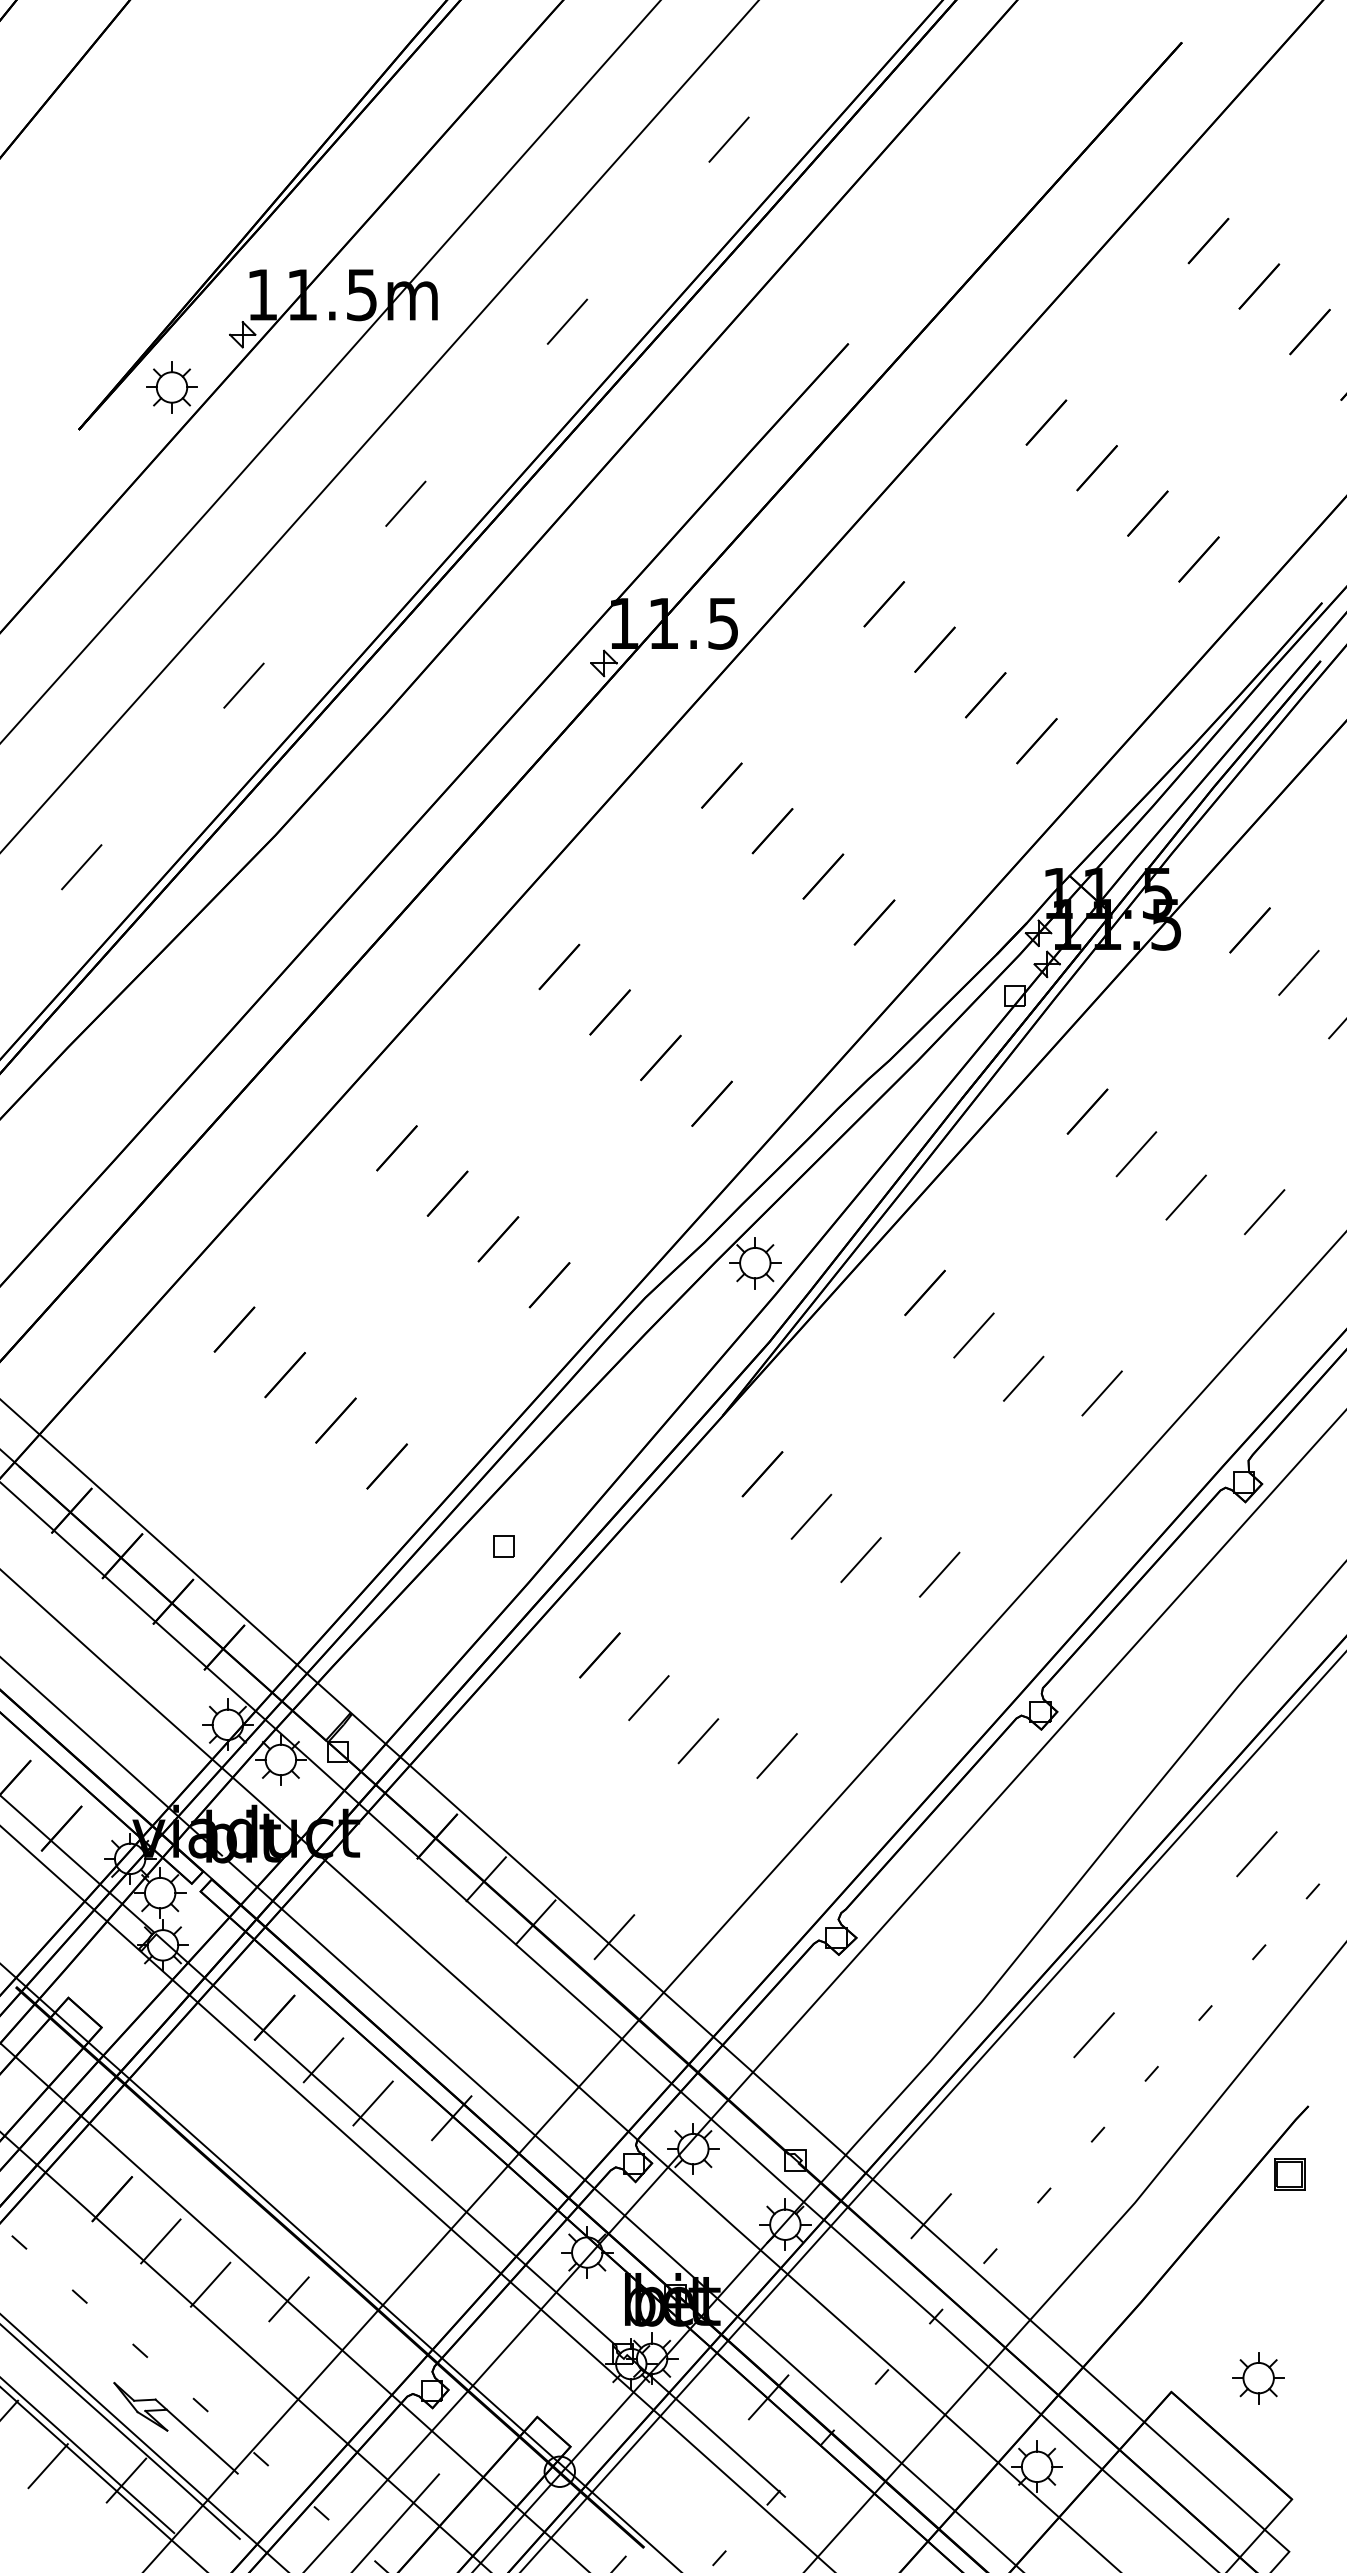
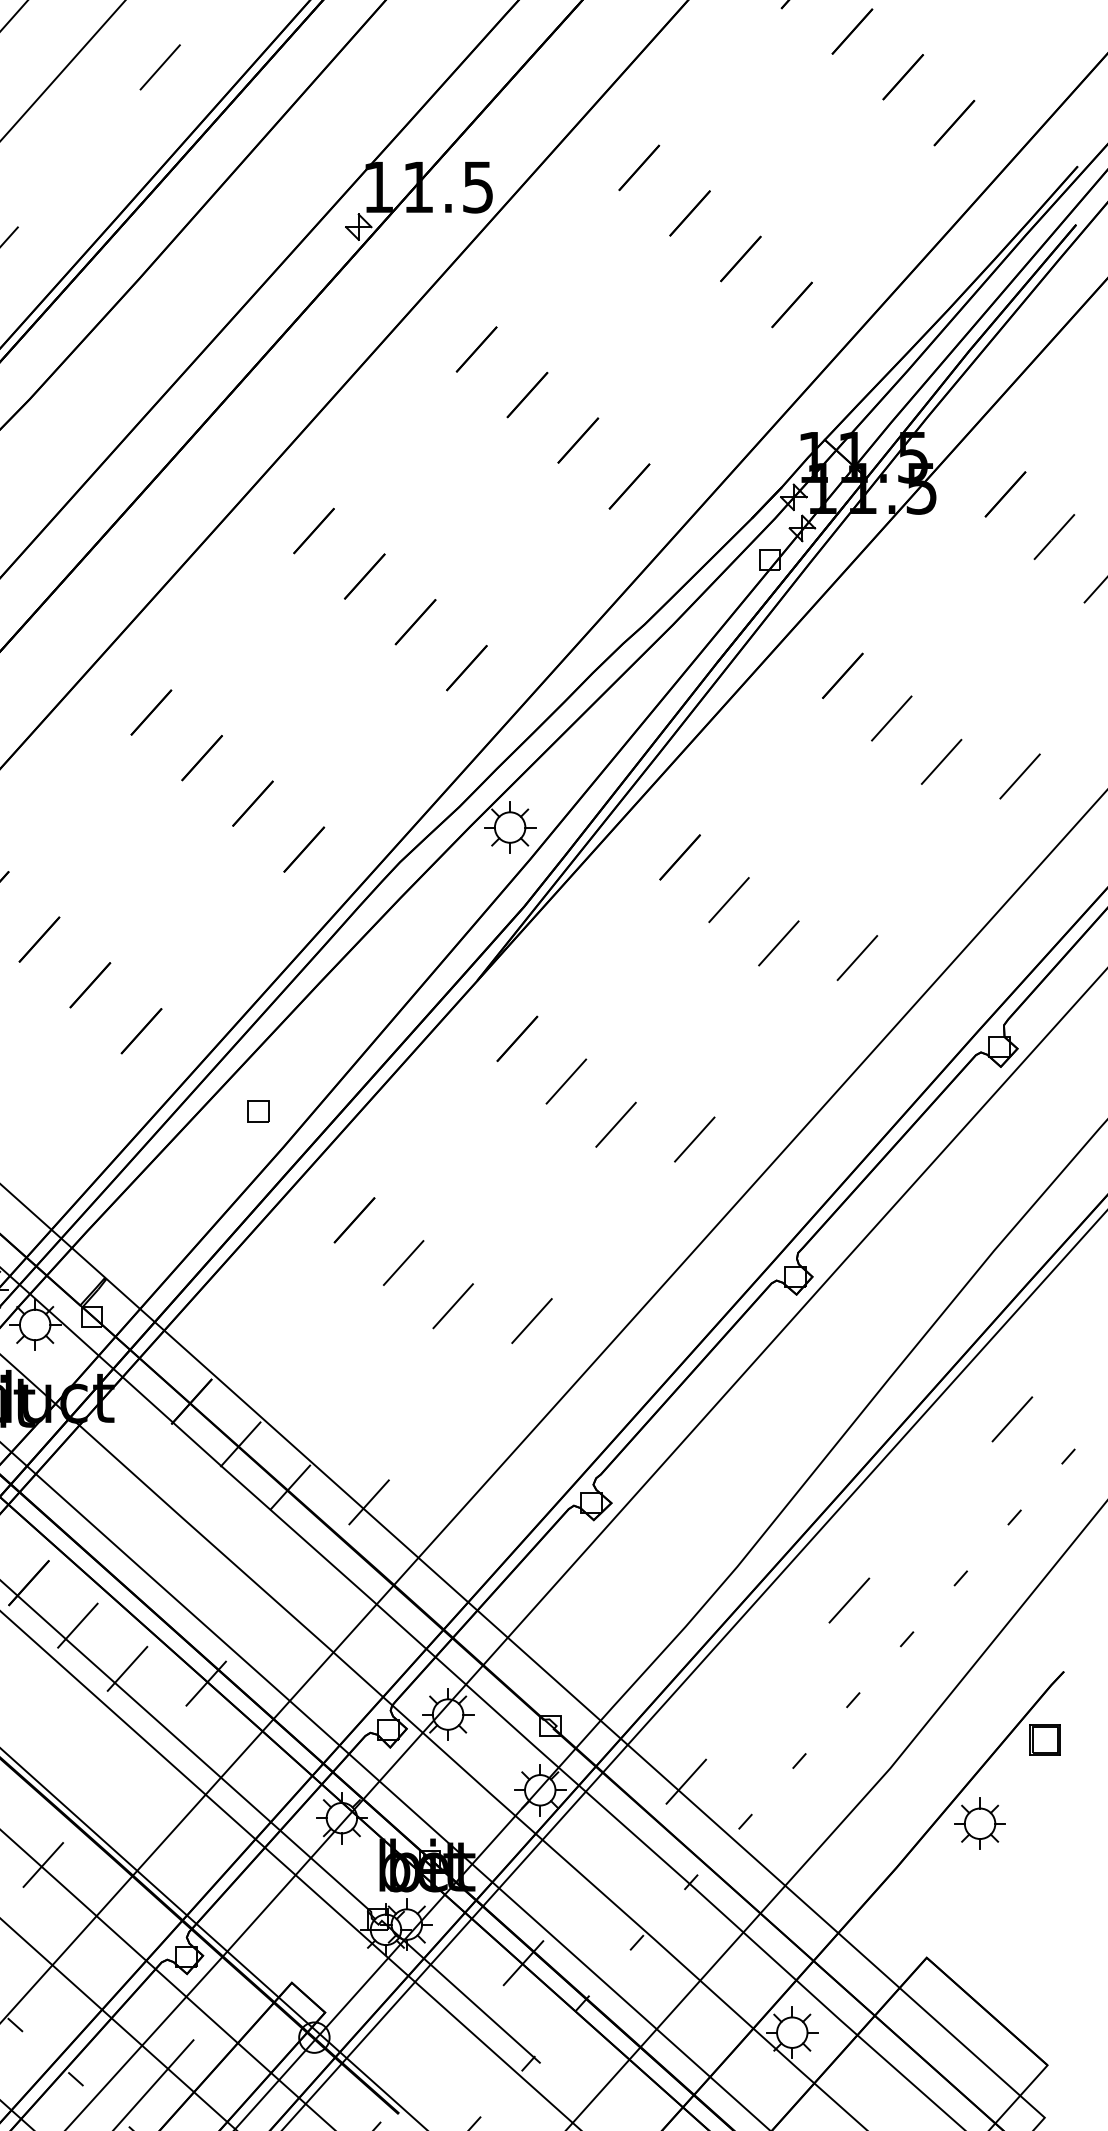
part: (1258, 2378) -> (979, 1824), moved

